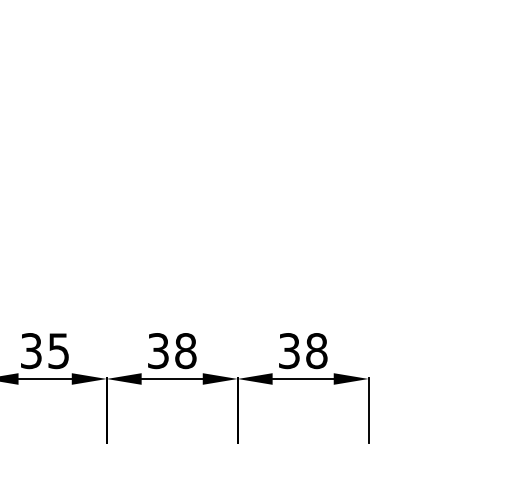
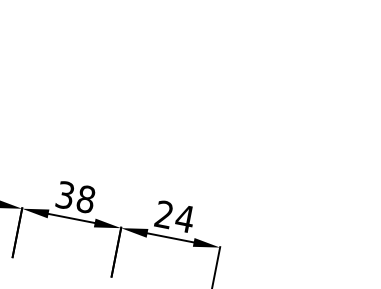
text: (303, 351) -> (174, 217), 38 -> 24

